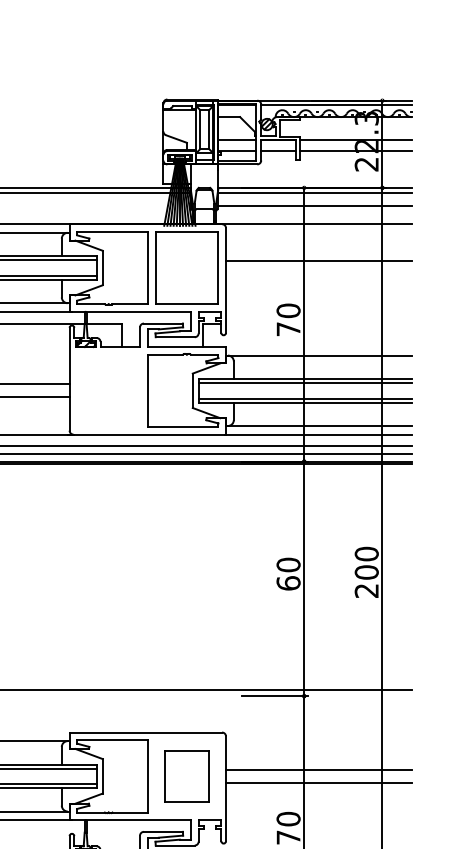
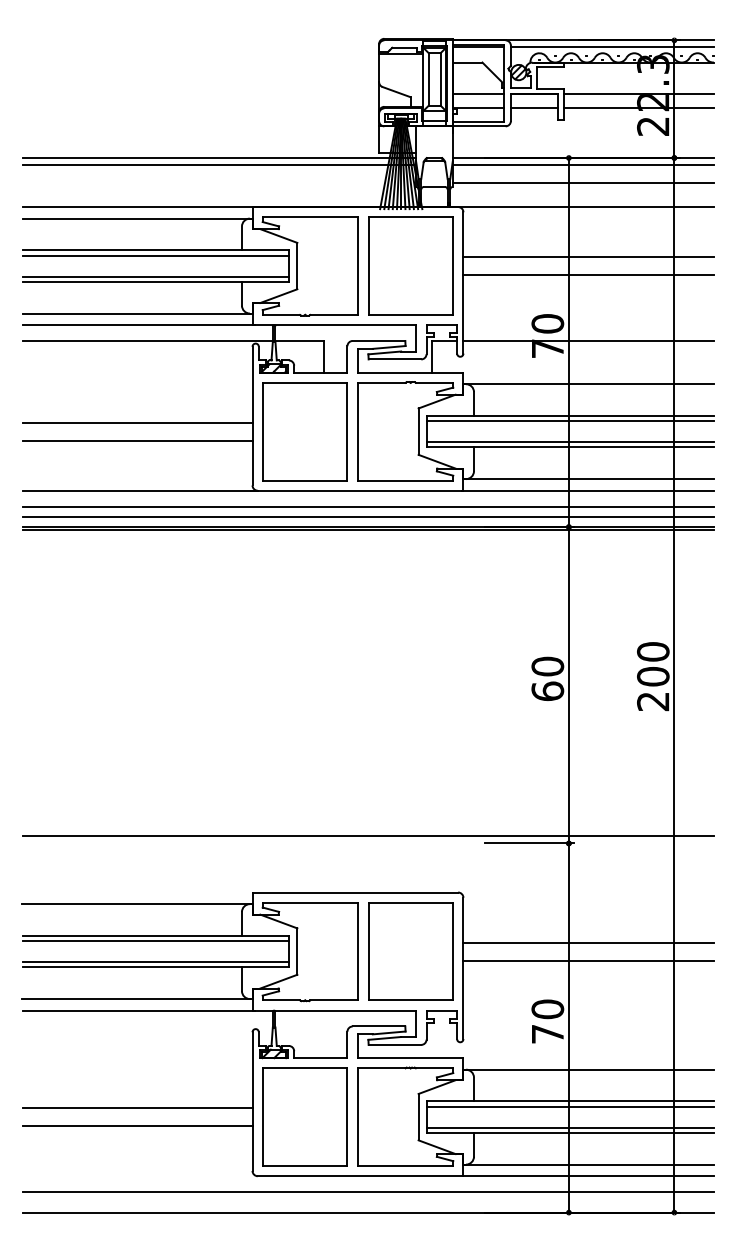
line: (318, 275) -> (588, 275), added
line: (318, 323) -> (588, 340), added
part: (108, 390) -> (304, 431), added
part: (186, 776) -> (410, 951), size x1.43

